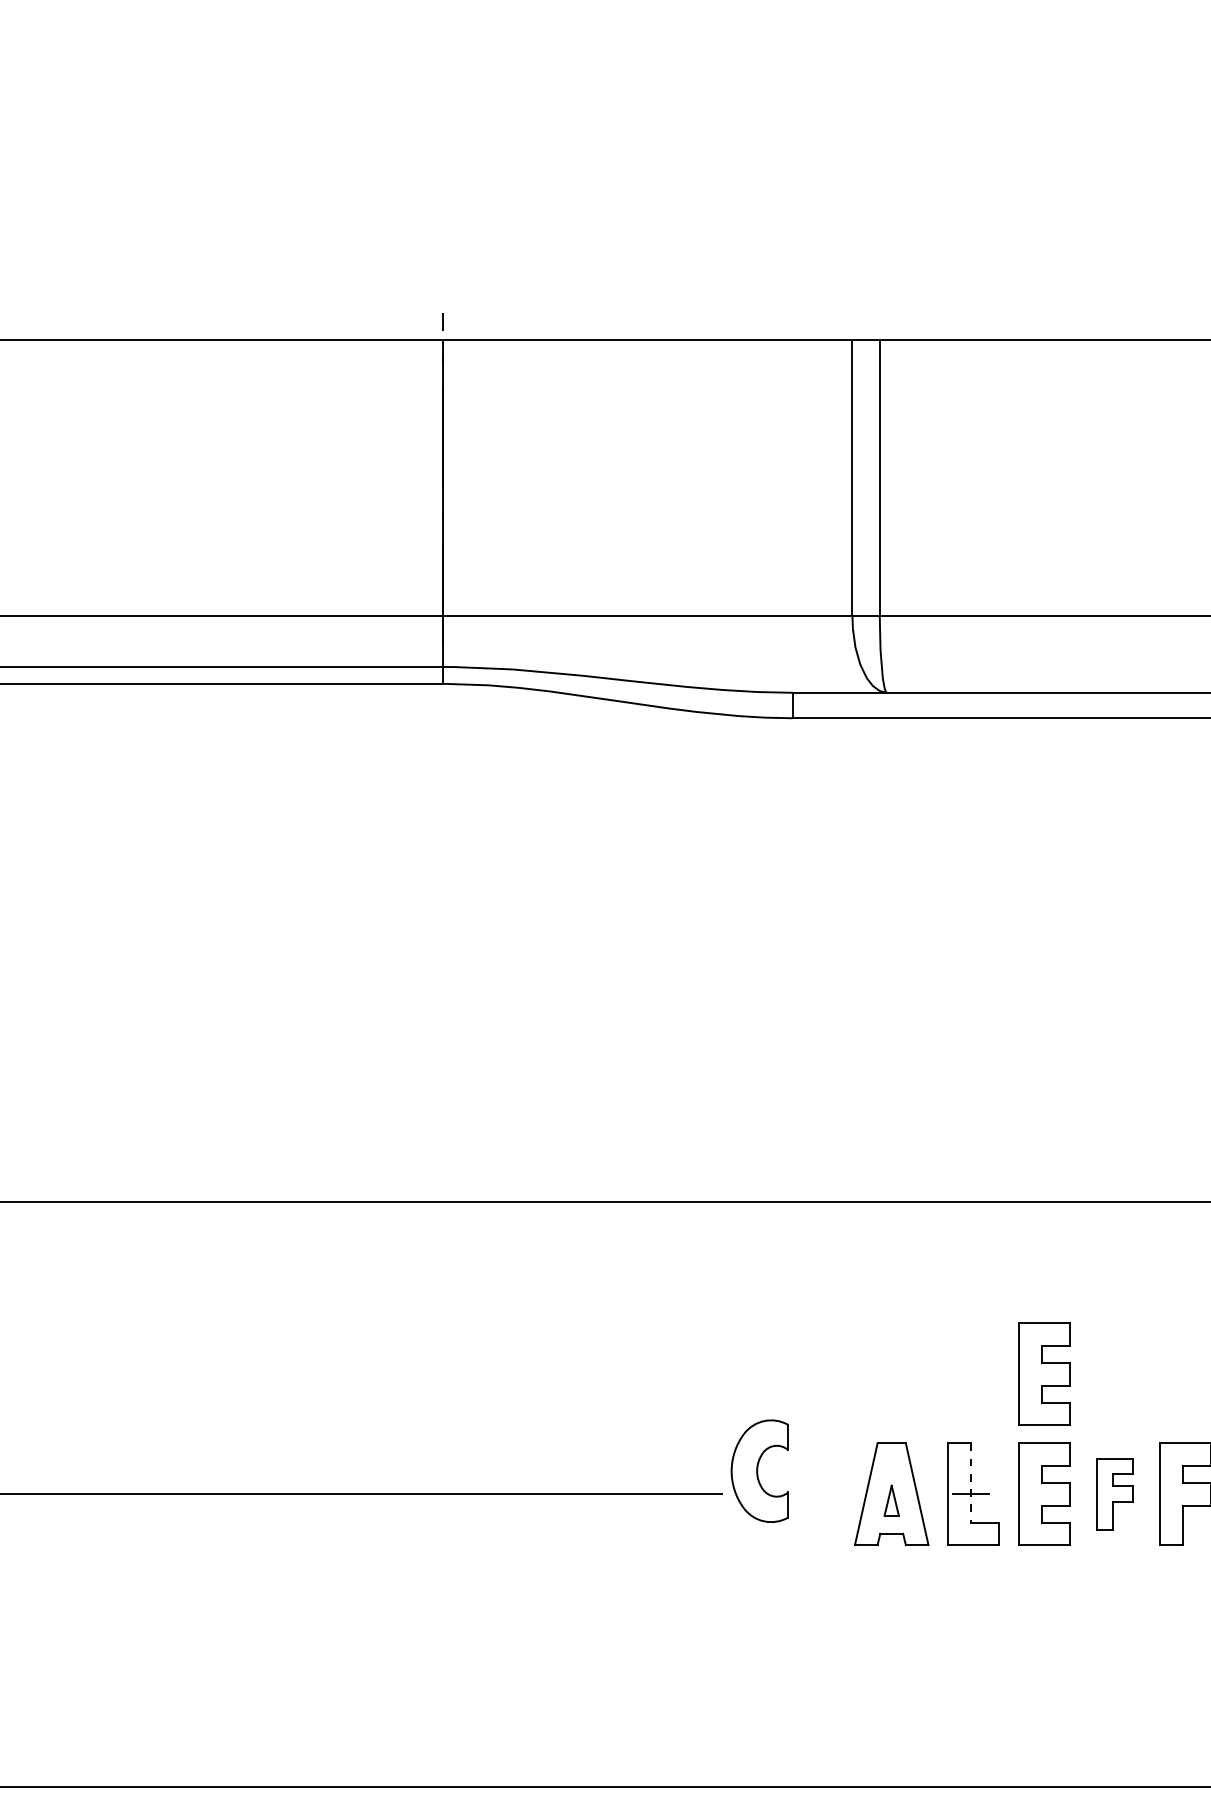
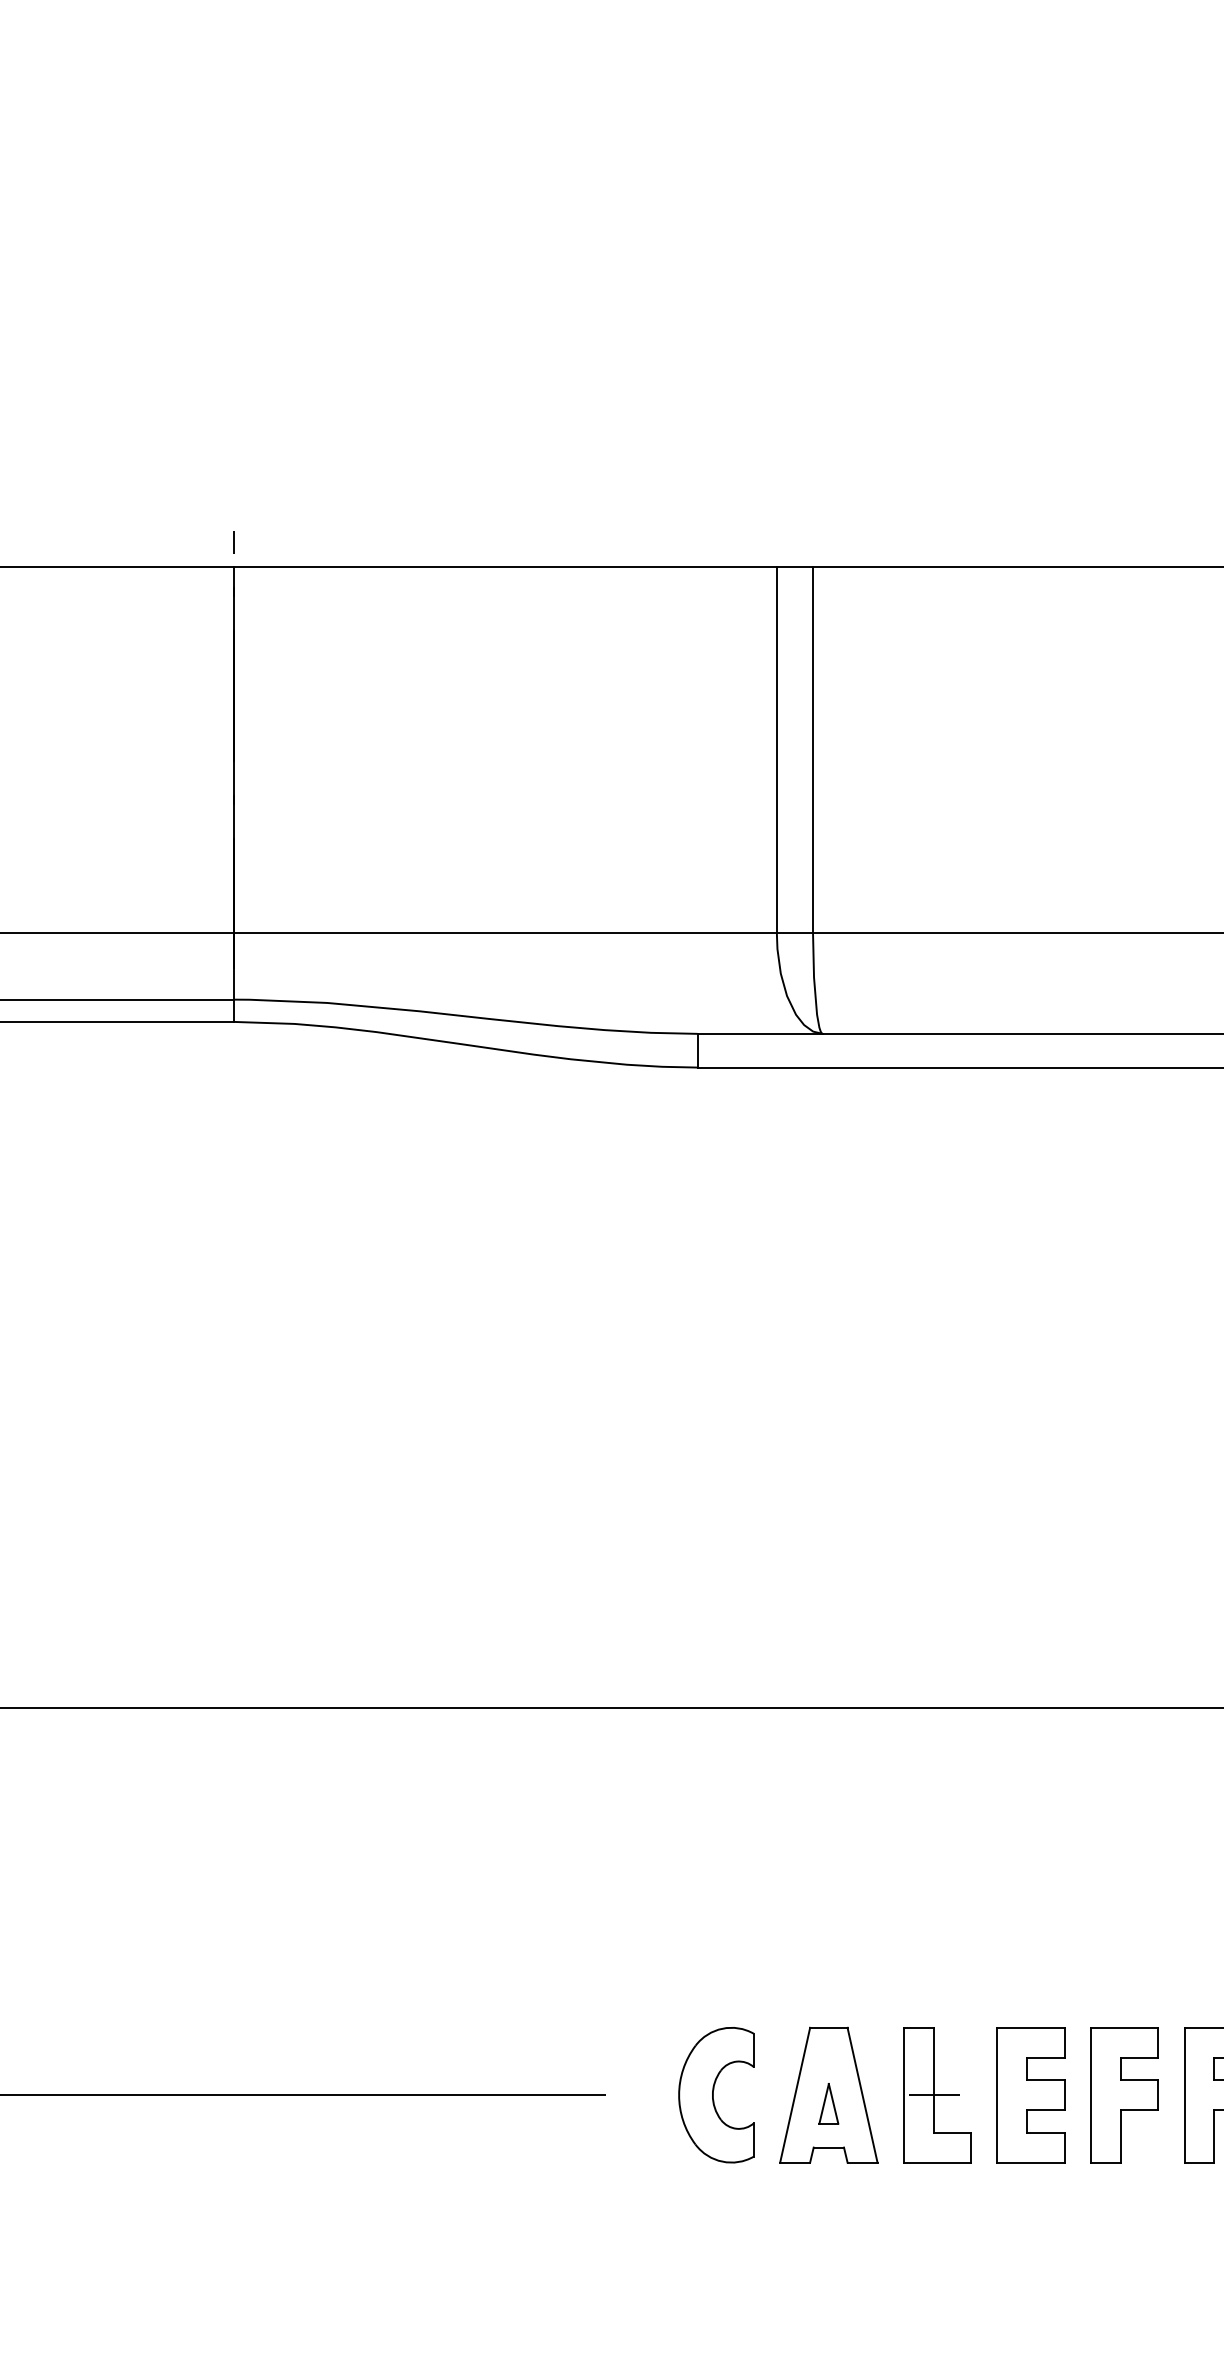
part: (1044, 1373) -> (1031, 1935), removed
part: (759, 1470) -> (715, 2094), moved
line: (970, 1482) -> (933, 2079), dashed -> solid
part: (1115, 1493) -> (1125, 2094), size x1.43

